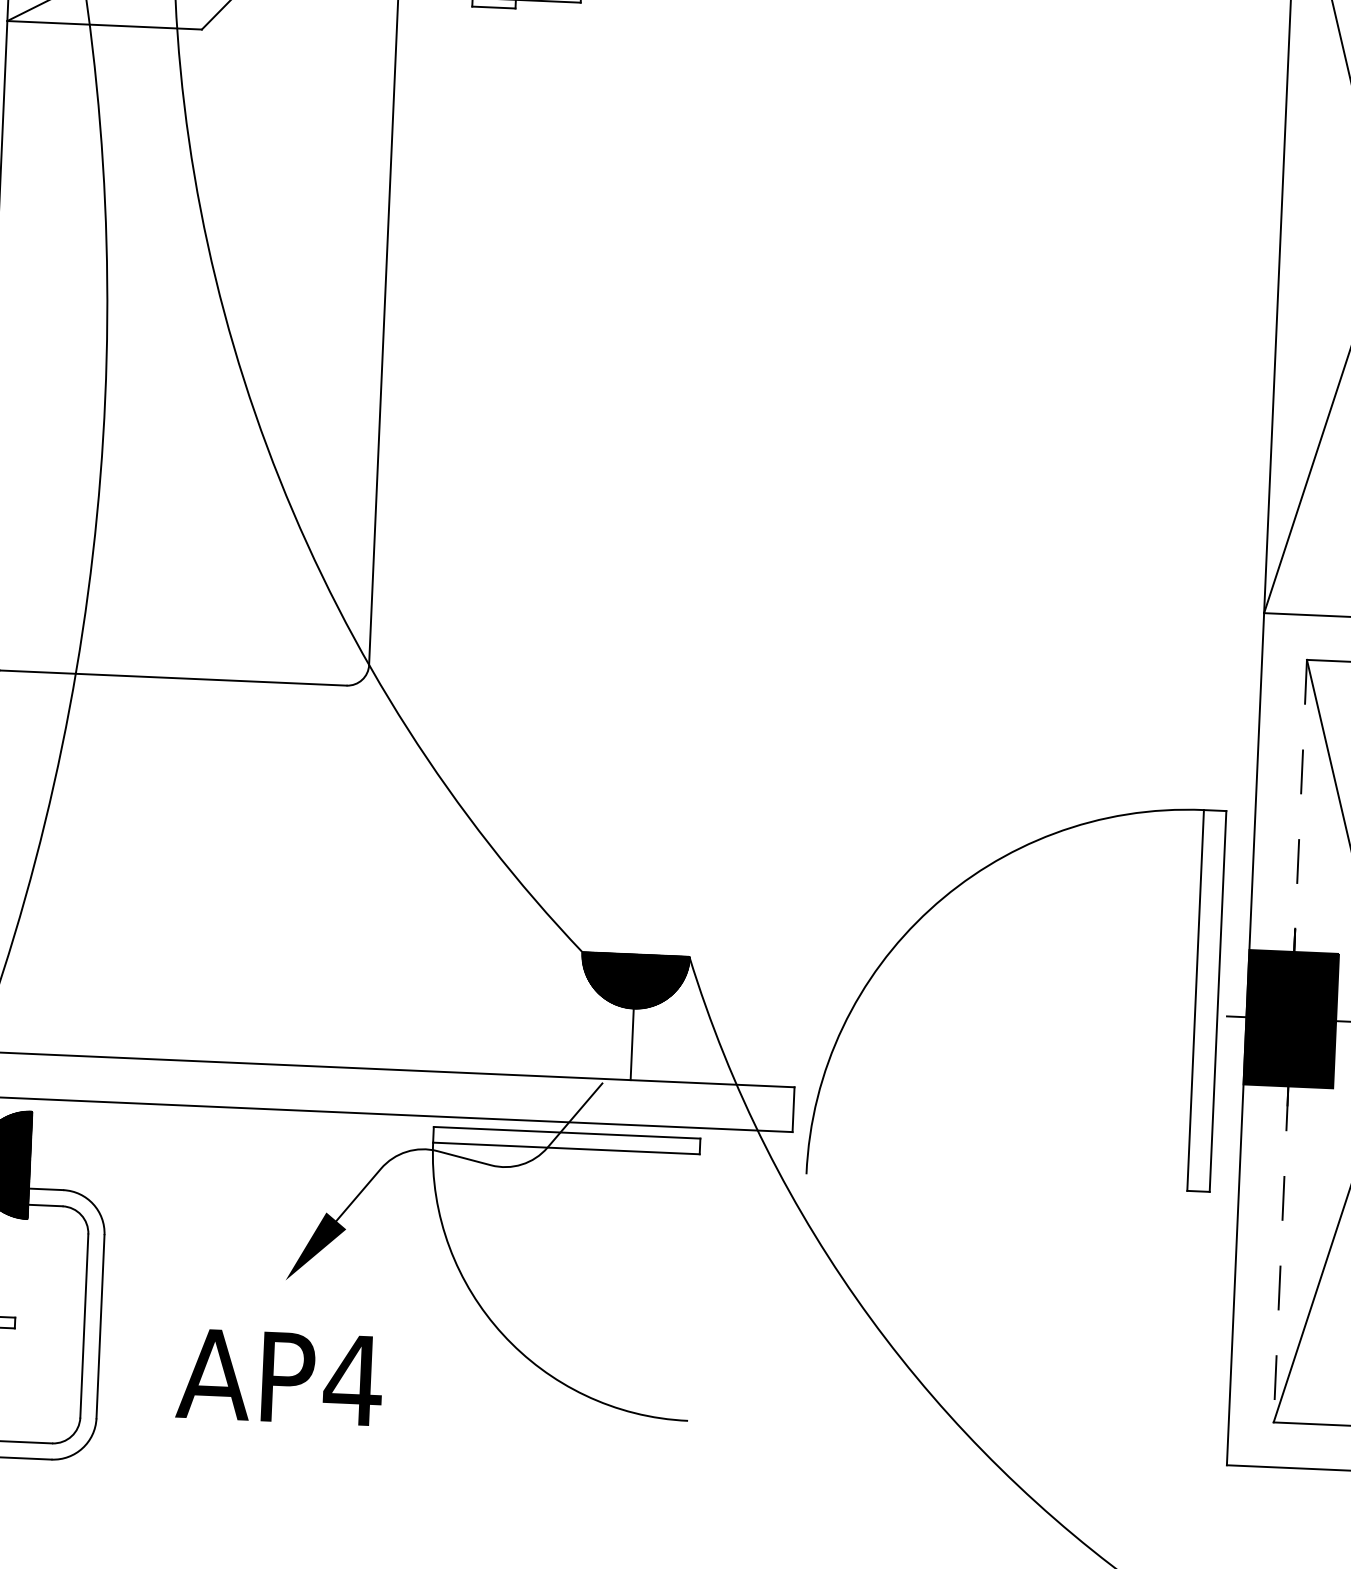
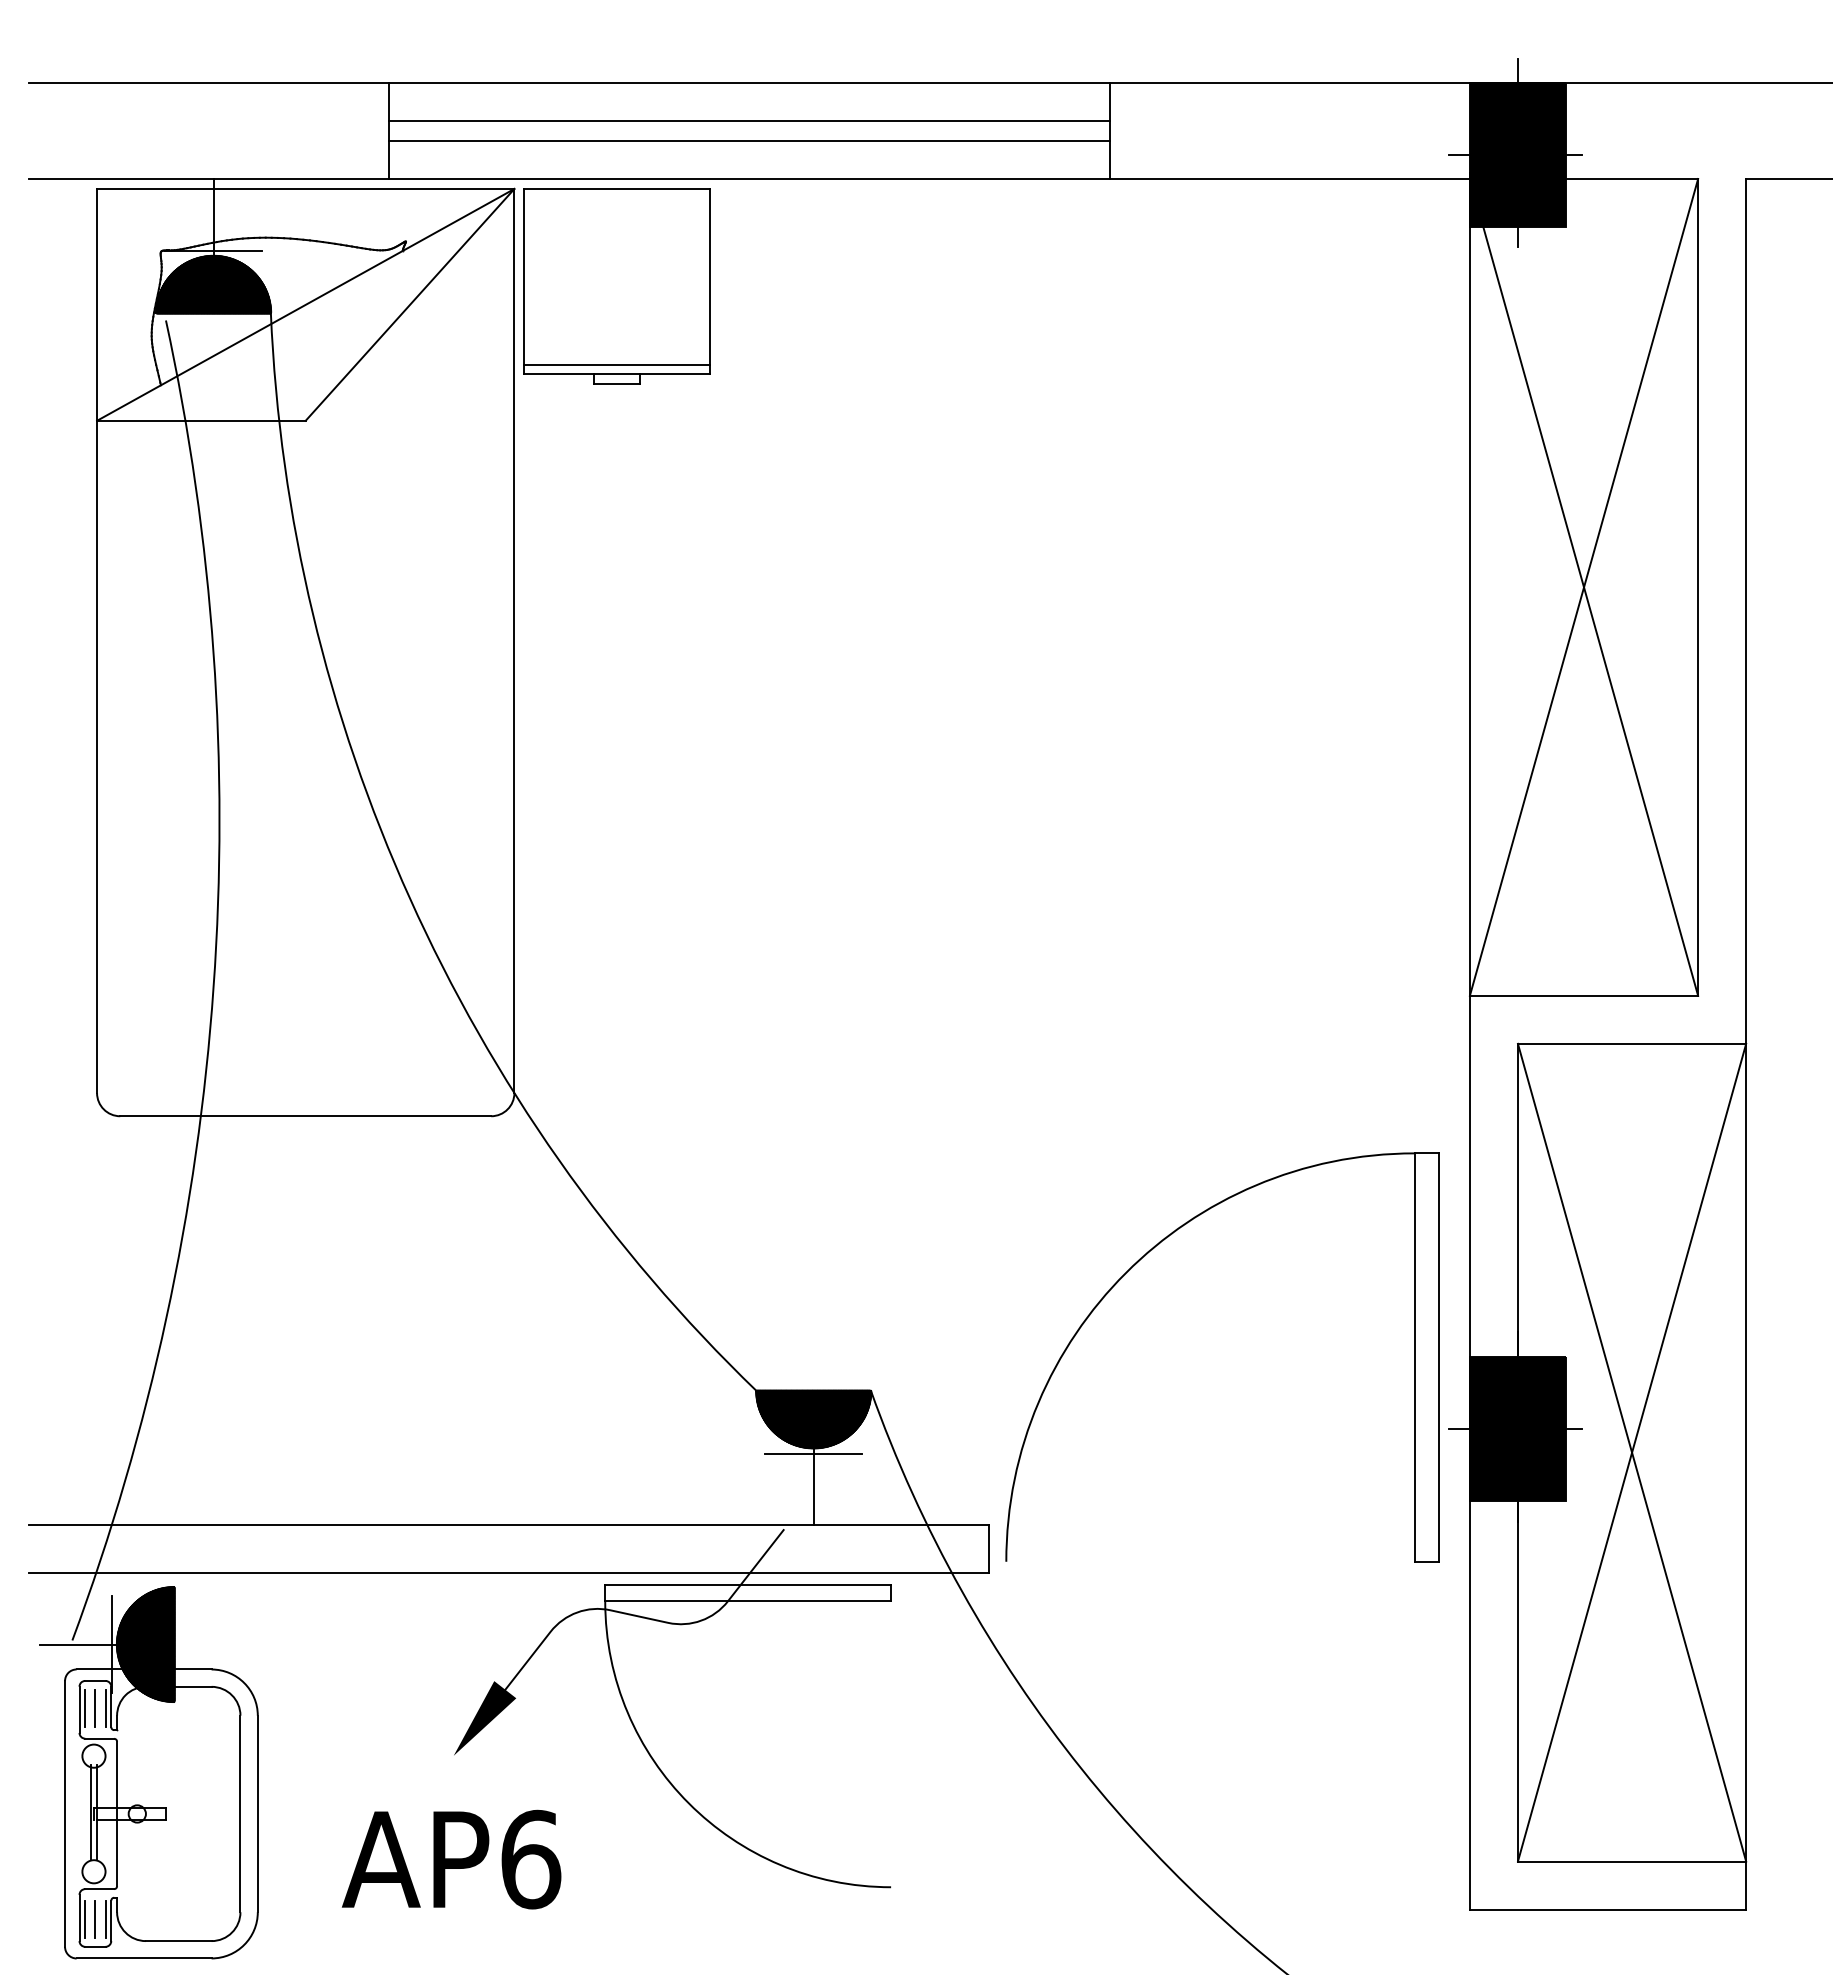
line: (1300, 805) -> (1517, 1200), dashed -> solid
part: (939, 903) -> (1135, 1265), moved
line: (633, 1013) -> (813, 1453), added
line: (1280, 1254) -> (1517, 1681), dashed -> solid
text: (352, 1380) -> (530, 1859), AP4 -> AP6

